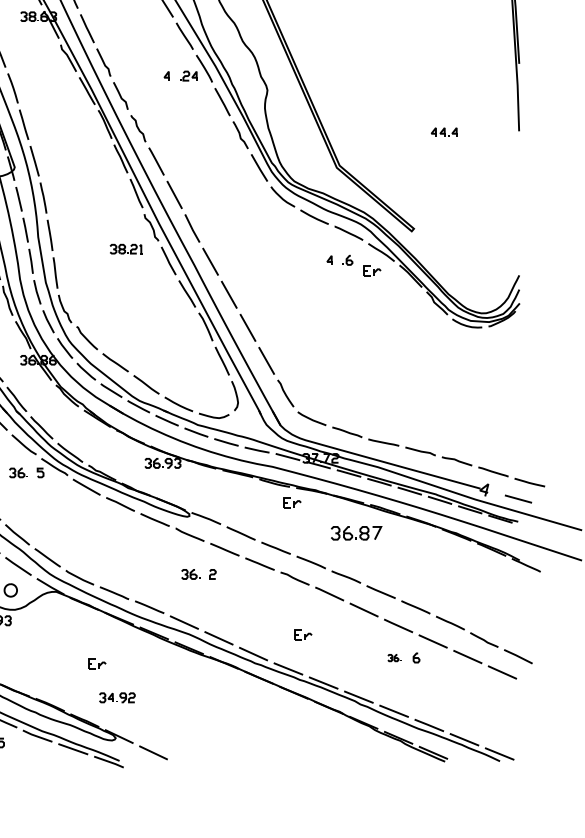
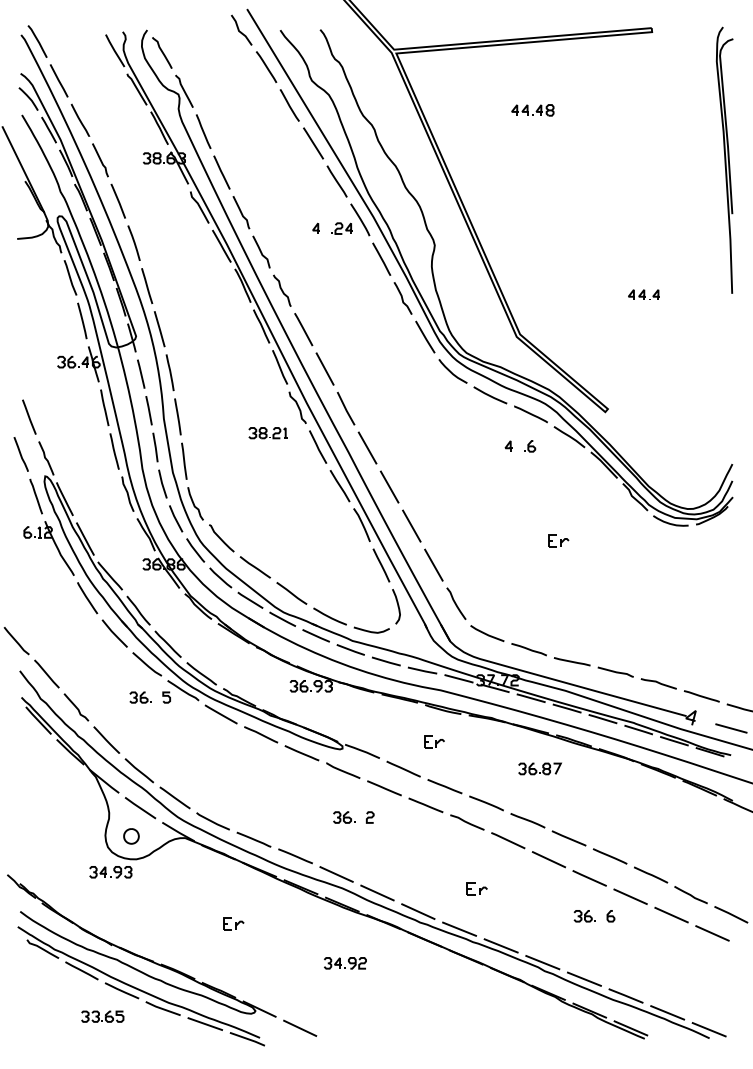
part: (372, 270) -> (558, 540), moved
part: (292, 502) -> (434, 741), moved
part: (356, 532) -> (539, 768), size x0.71
part: (394, 658) -> (584, 916), size x1.43
part: (117, 697) -> (345, 963), moved

